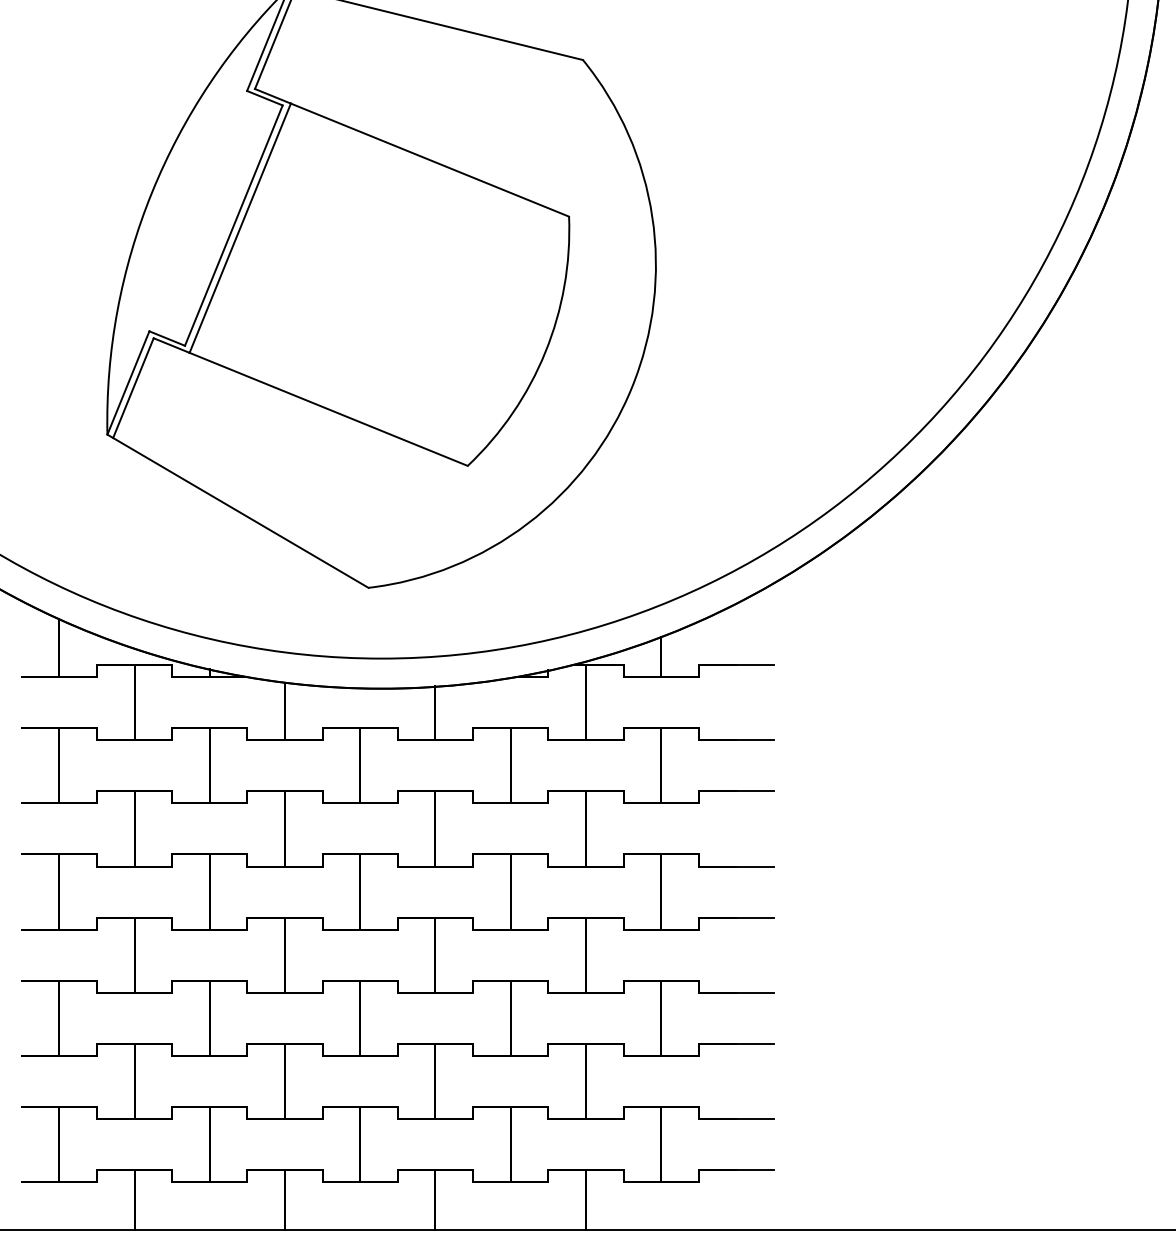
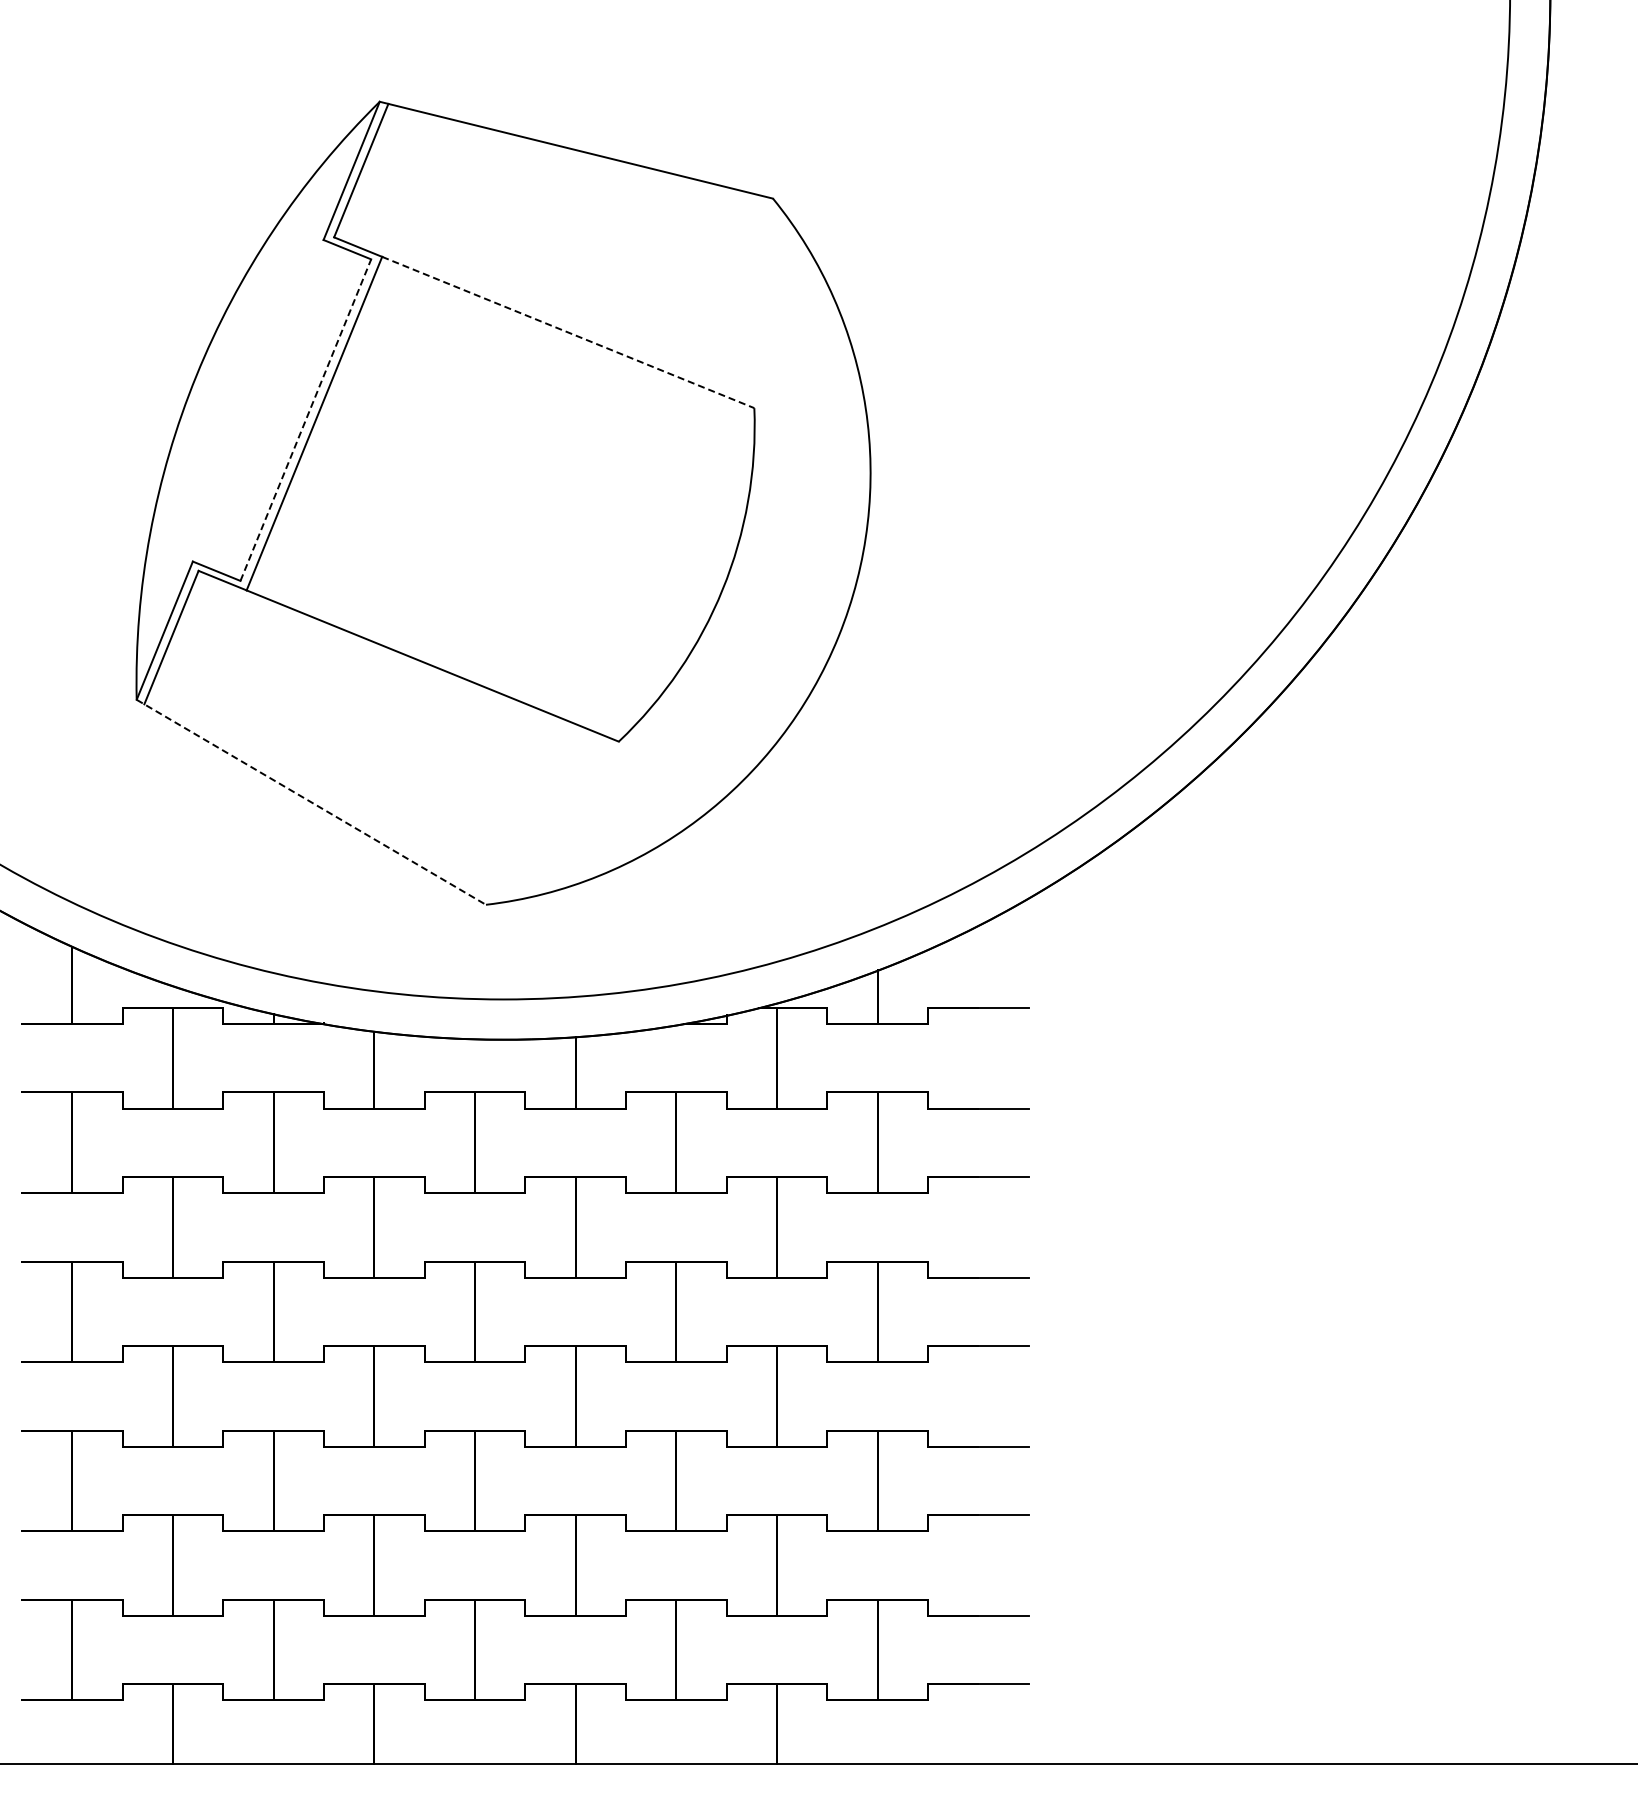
line: (430, 160) -> (568, 332), solid -> dashed
line: (233, 225) -> (305, 420), solid -> dashed
line: (238, 511) -> (311, 802), solid -> dashed

